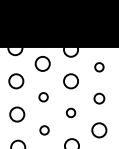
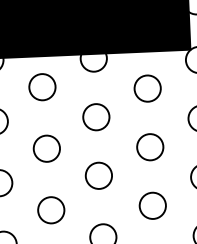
circle: (99, 67) -> (148, 89), size x1.67
circle: (43, 97) -> (46, 149), size x1.67
circle: (99, 98) -> (150, 146), size x1.43
circle: (70, 112) -> (97, 175), size x1.67
circle: (44, 130) -> (51, 210), size x1.67

